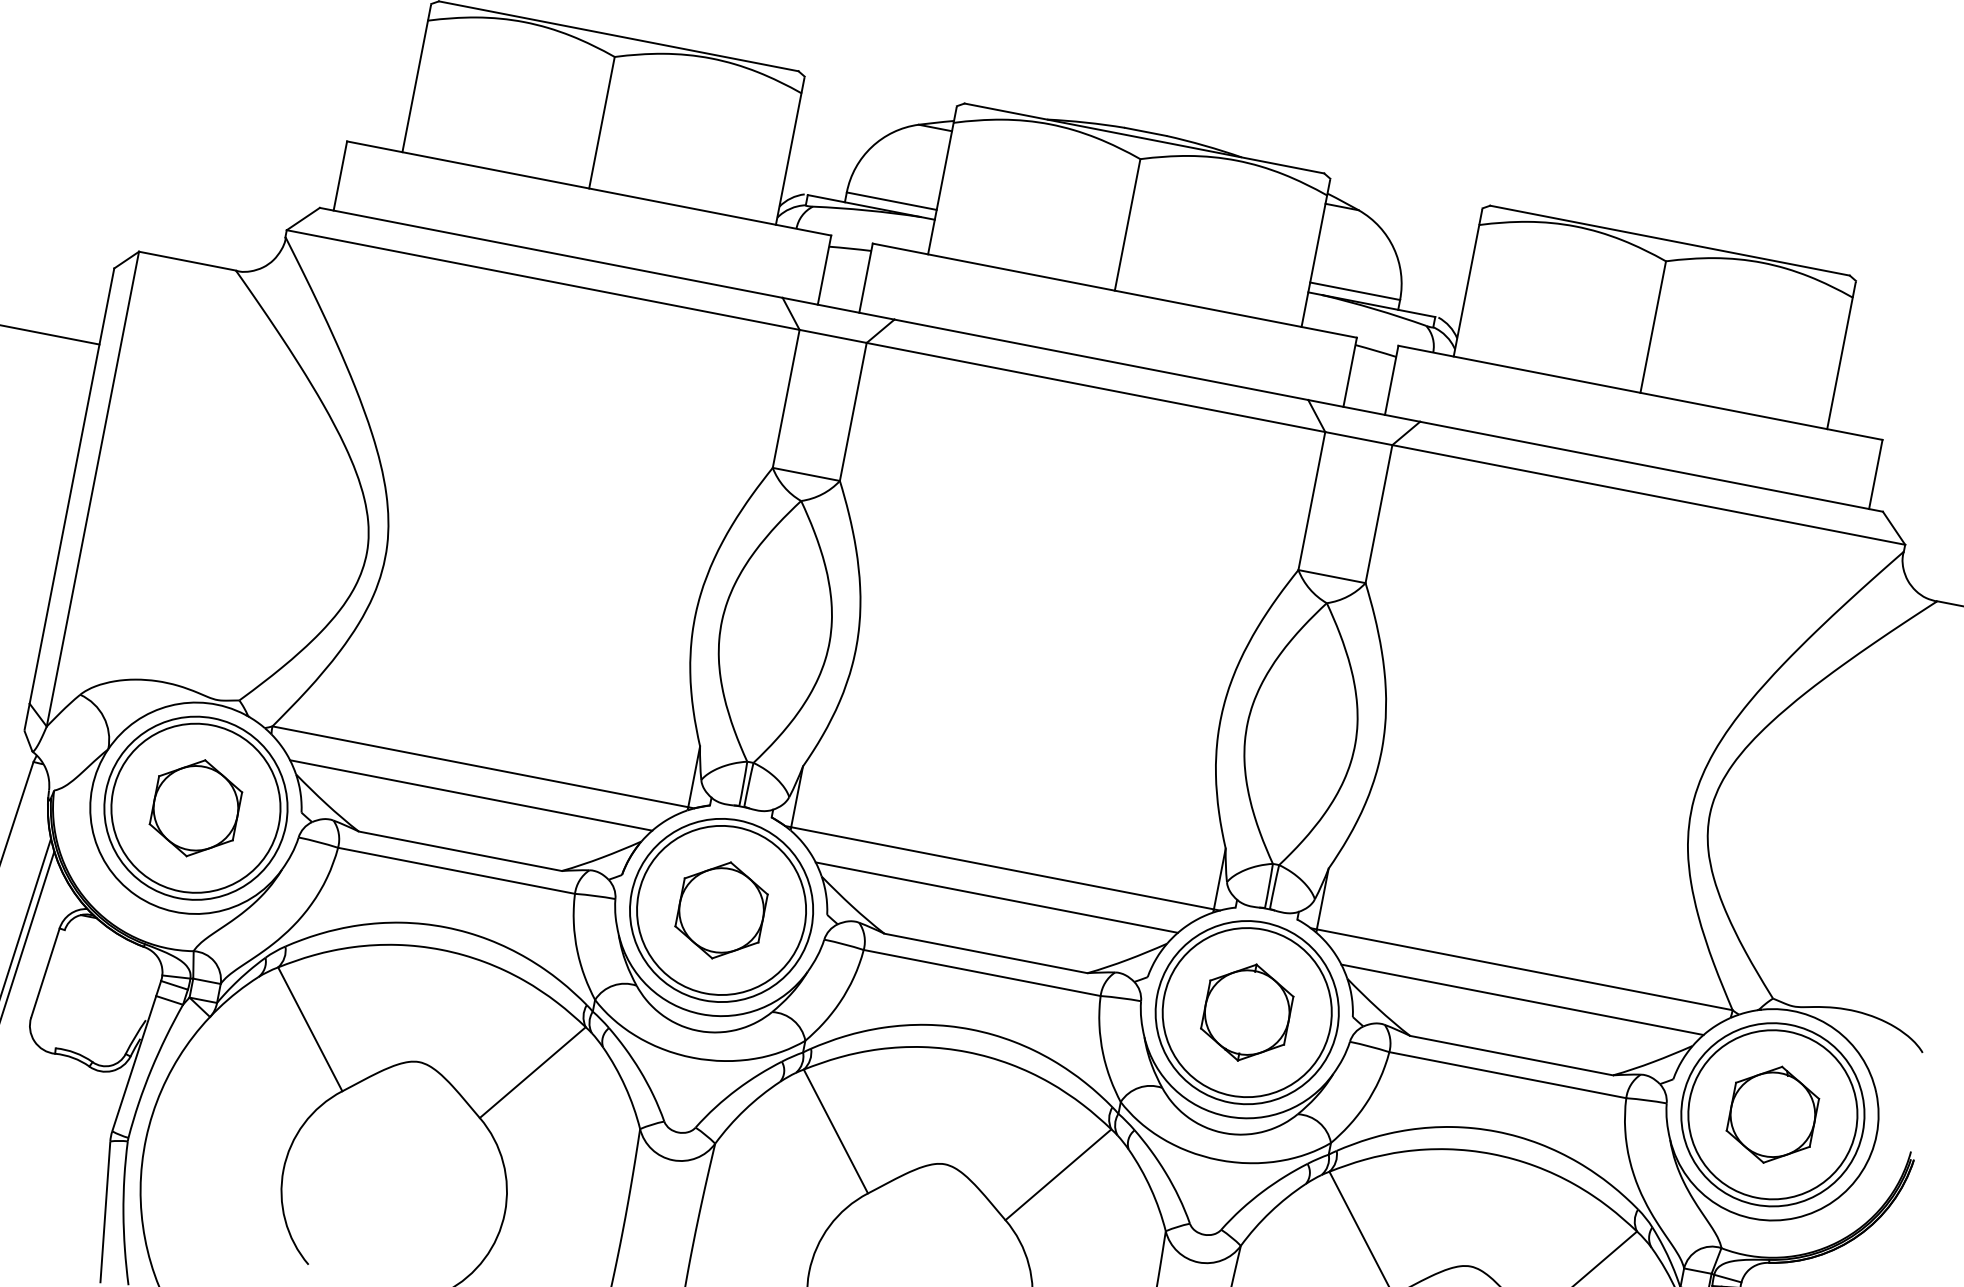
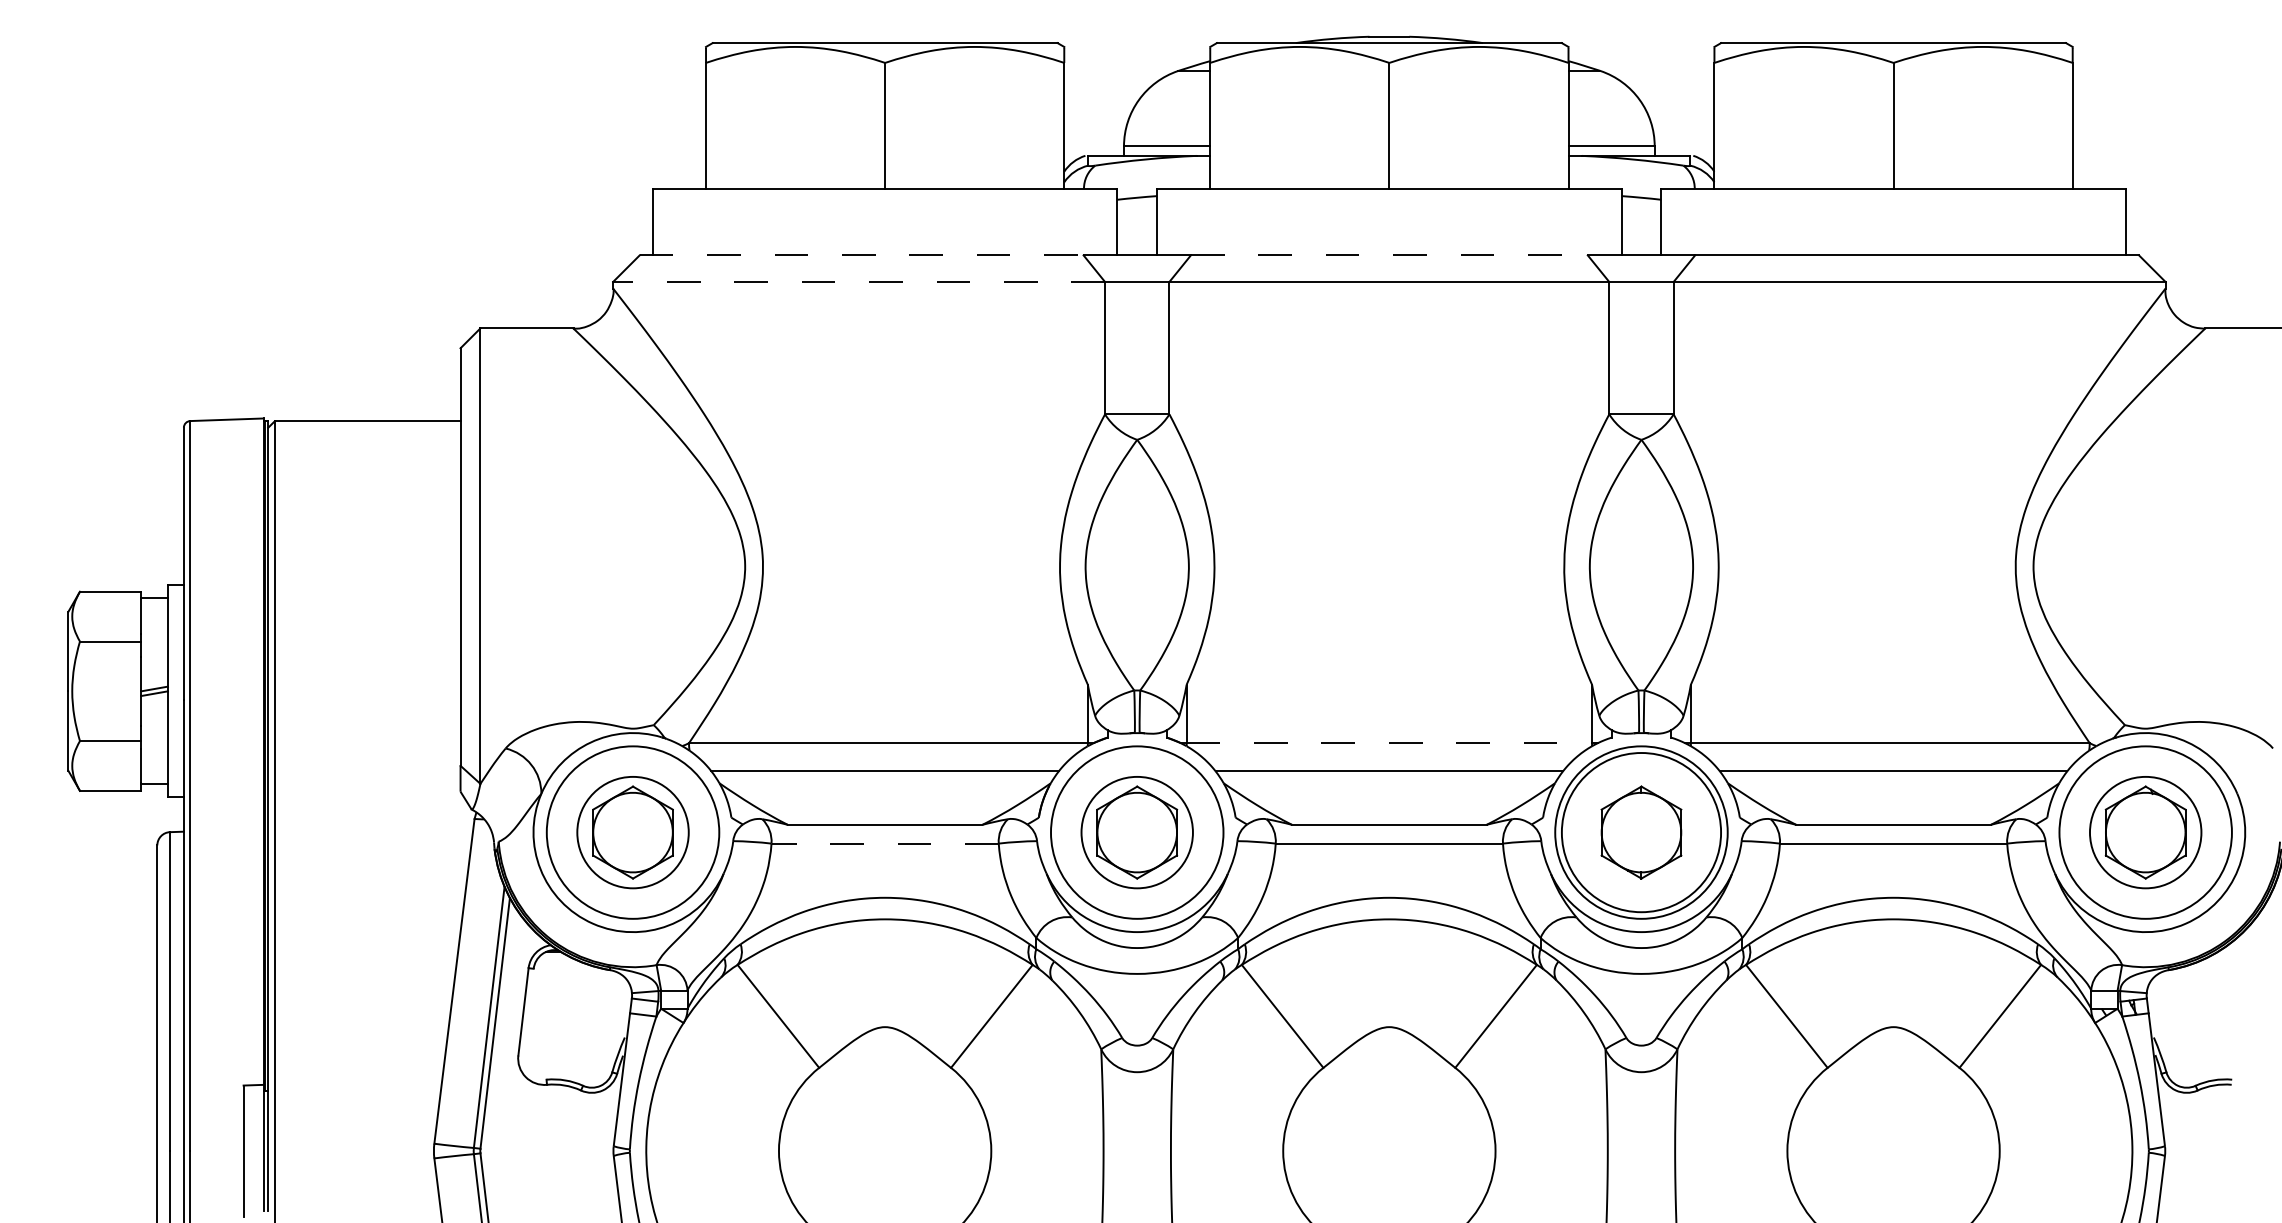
line: (551, 252) -> (861, 255), solid -> dashed
line: (543, 279) -> (859, 281), solid -> dashed
line: (1101, 359) -> (1389, 255), solid -> dashed
circle: (195, 808) -> (632, 832), size x0.7
line: (1002, 868) -> (1389, 743), solid -> dashed
line: (456, 870) -> (885, 843), solid -> dashed
circle: (720, 910) -> (1136, 832), size x0.7
circle: (1772, 1114) -> (2145, 832), size x0.7

